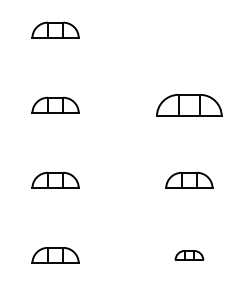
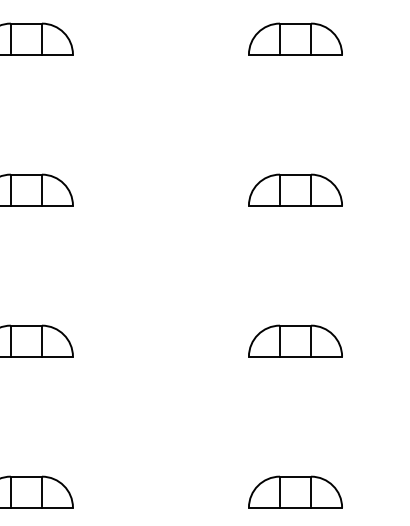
part: (189, 29) -> (295, 37), added
part: (189, 104) -> (295, 188), size x0.71
part: (189, 255) -> (295, 491), size x1.67

